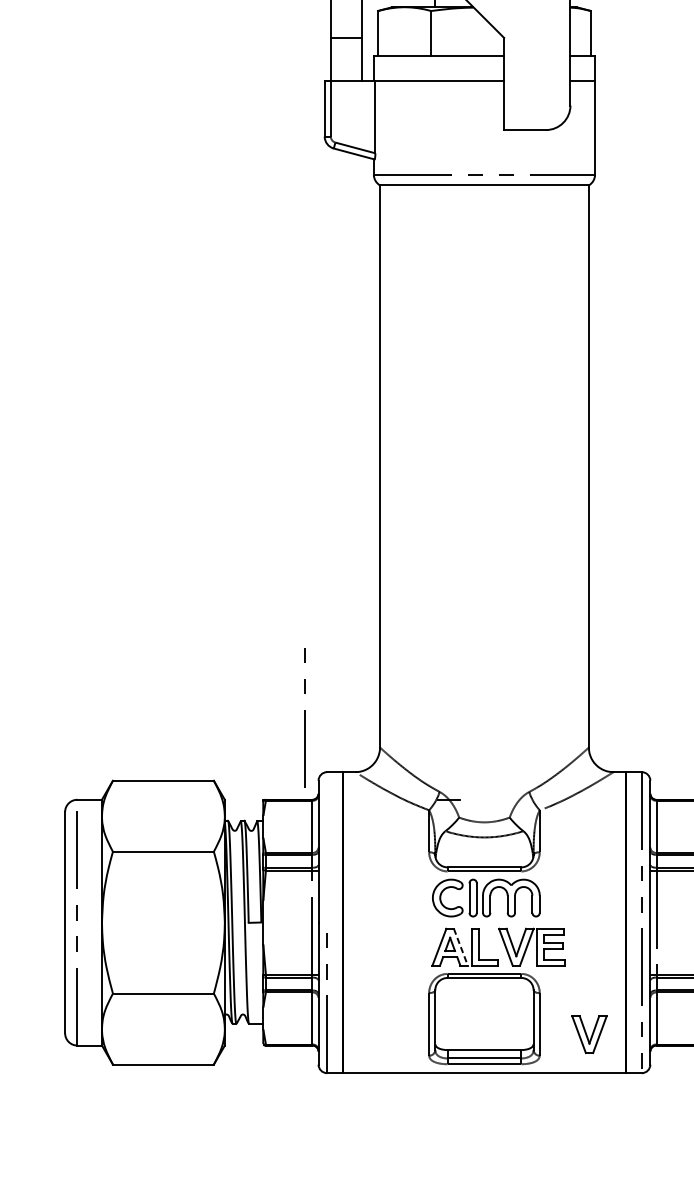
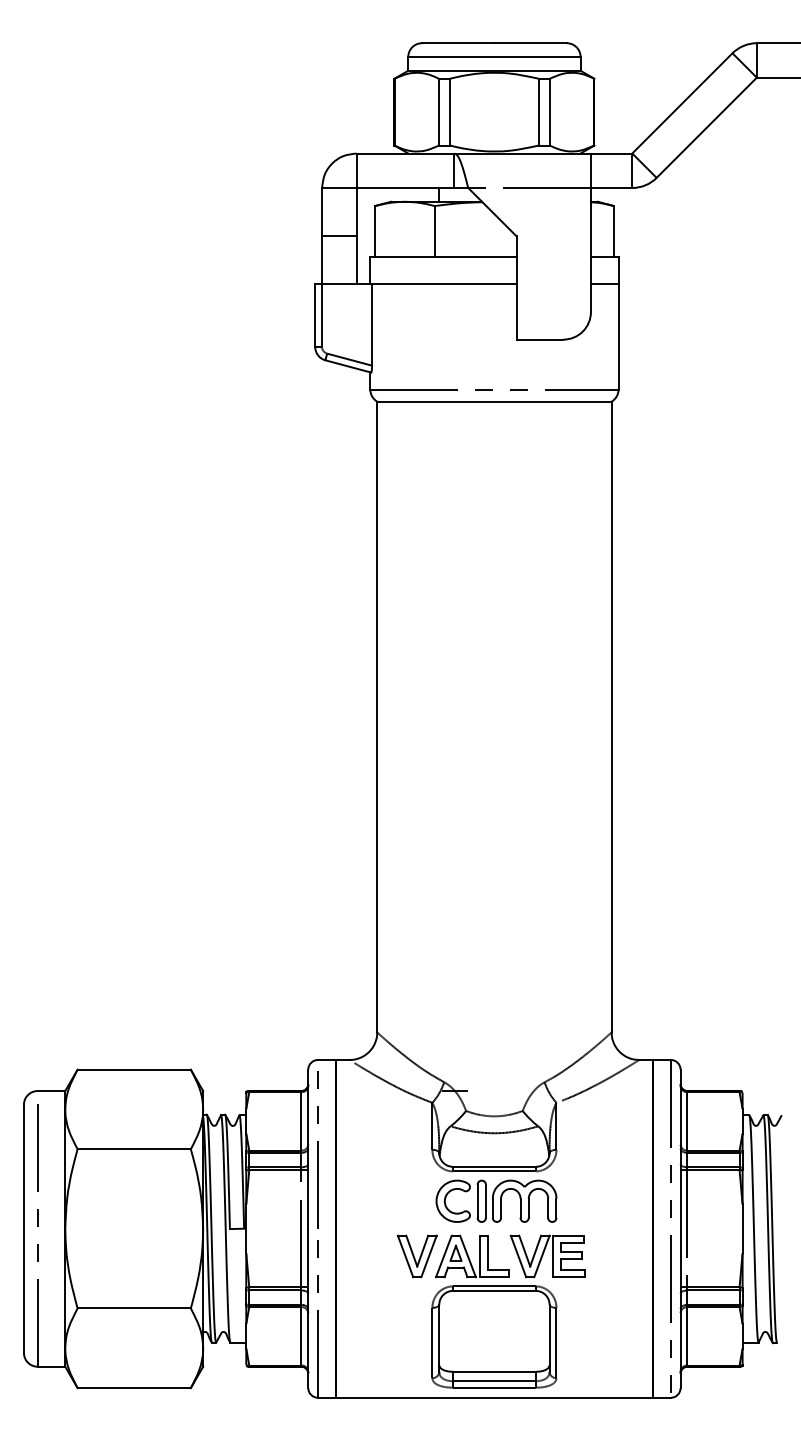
line: (304, 717) -> (317, 1149), moved
line: (461, 947) -> (468, 1256), dashed -> solid
part: (588, 1034) -> (416, 1256), moved

